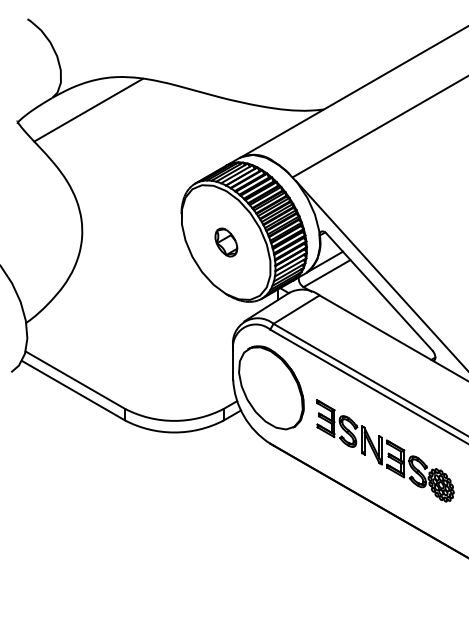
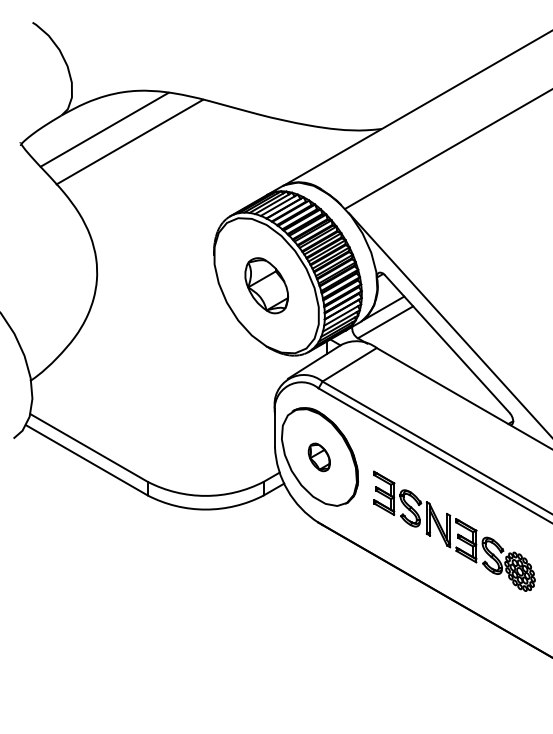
line: (109, 120) -> (129, 141), added
part: (226, 242) -> (267, 285), size x1.67
part: (270, 387) -> (318, 456), added

